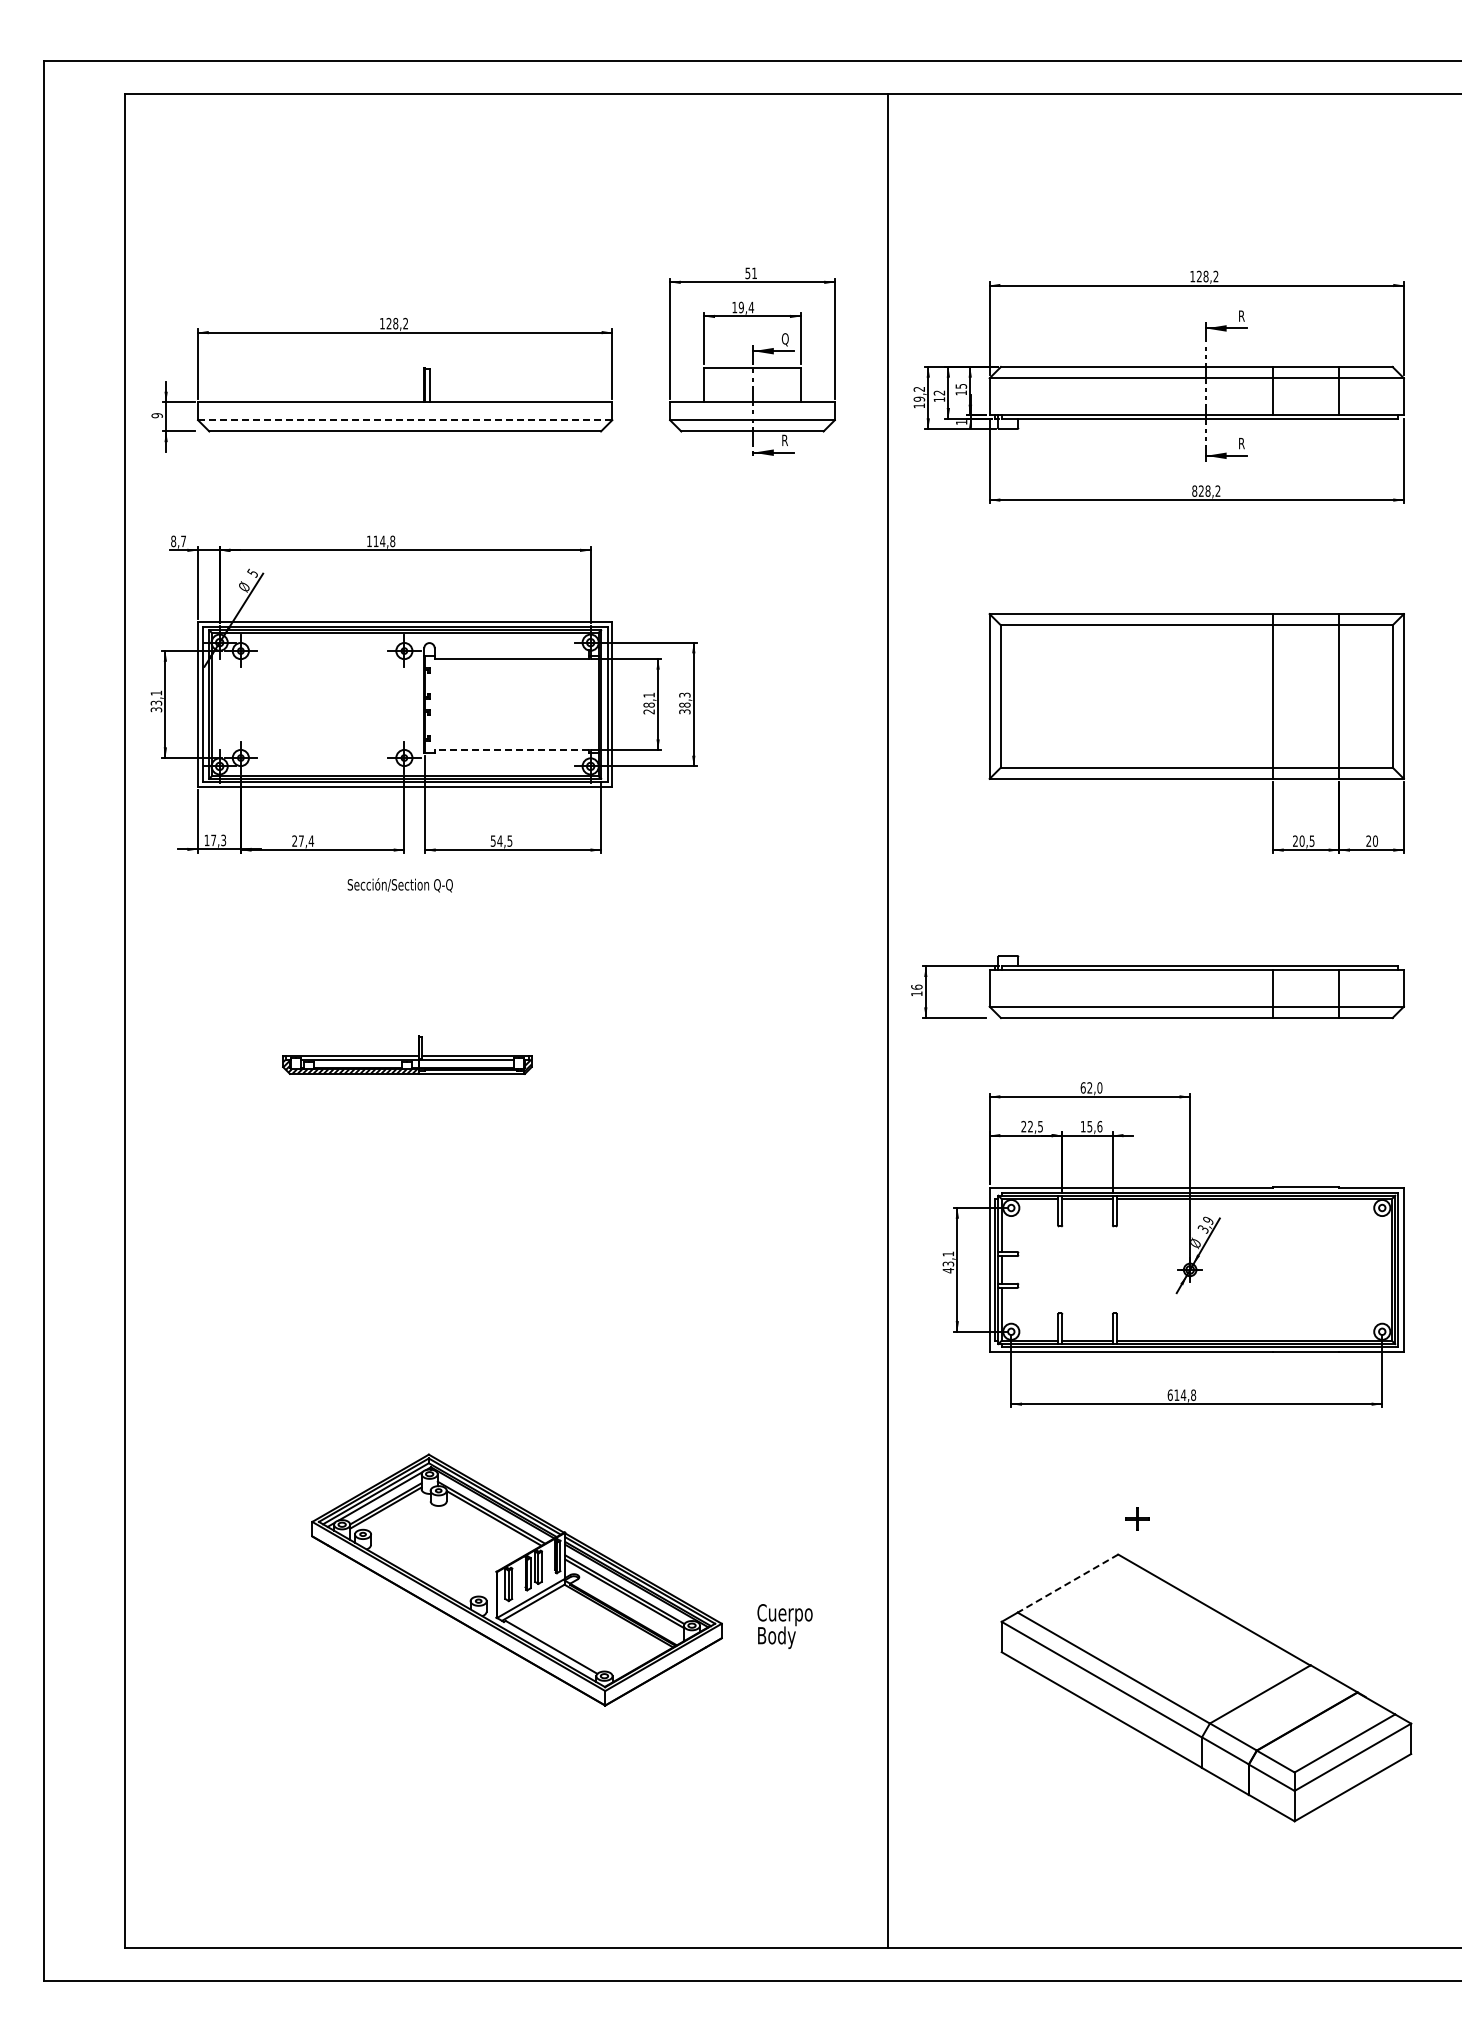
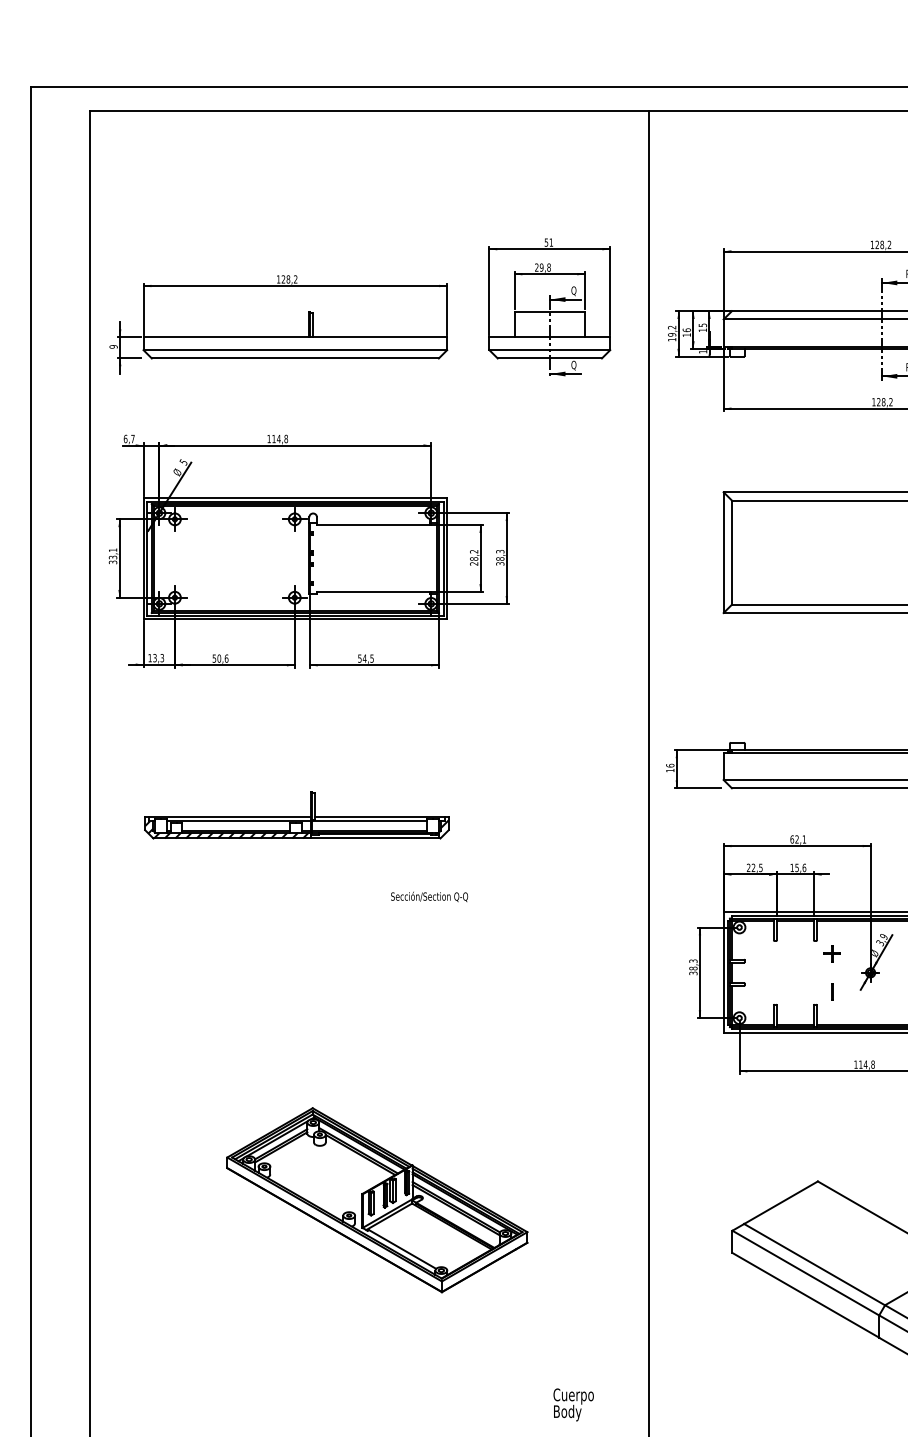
text: (743, 307) -> (543, 267), 19,4 -> 29,8
text: (939, 392) -> (686, 329), 12 -> 16
line: (405, 420) -> (295, 350), dashed -> solid
text: (784, 441) -> (573, 365), R -> Q
text: (1194, 490) -> (873, 401), 828,2 -> 128,2
text: (173, 540) -> (125, 438), 8,7 -> 6,7
text: (648, 695) -> (473, 551), 28,1 -> 28,2
line: (511, 750) -> (373, 592), dashed -> solid
text: (213, 840) -> (154, 658), 17,3 -> 13,3
text: (303, 840) -> (220, 658), 27,4 -> 50,6
text: (399, 885) -> (428, 897), moved
part: (407, 1054) -> (297, 815), size x1.67
text: (1099, 1087) -> (804, 839), 62,0 -> 62,1
text: (948, 1262) -> (693, 967), 43,1 -> 38,3
line: (1137, 1295) -> (831, 991), added
text: (1169, 1394) -> (855, 1064), 614,8 -> 114,8
part: (1137, 1518) -> (831, 953), moved
line: (1067, 1583) -> (780, 1202), dashed -> solid
text: (784, 1626) -> (573, 1404), moved

